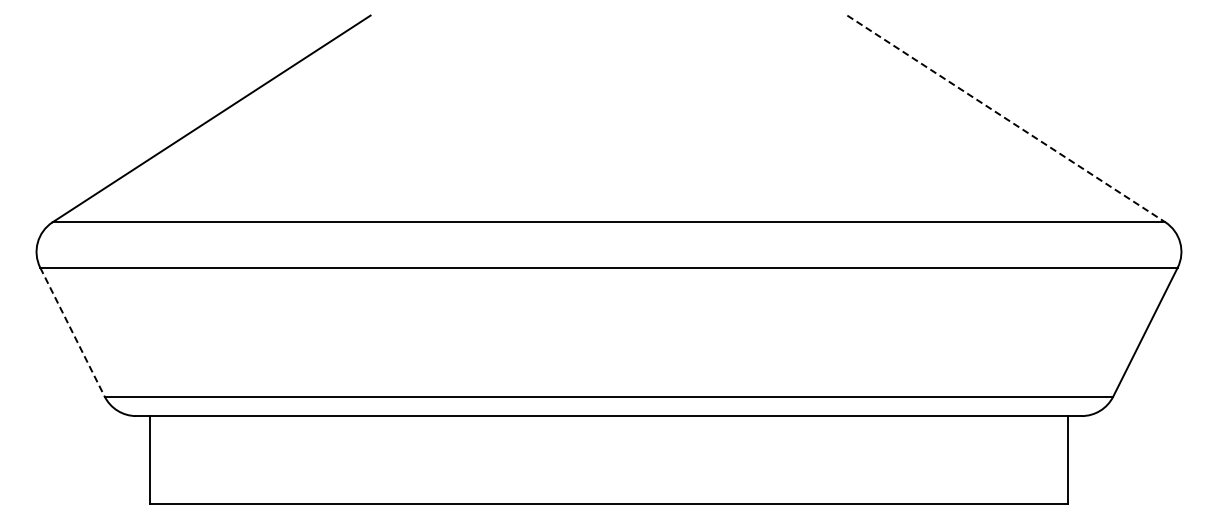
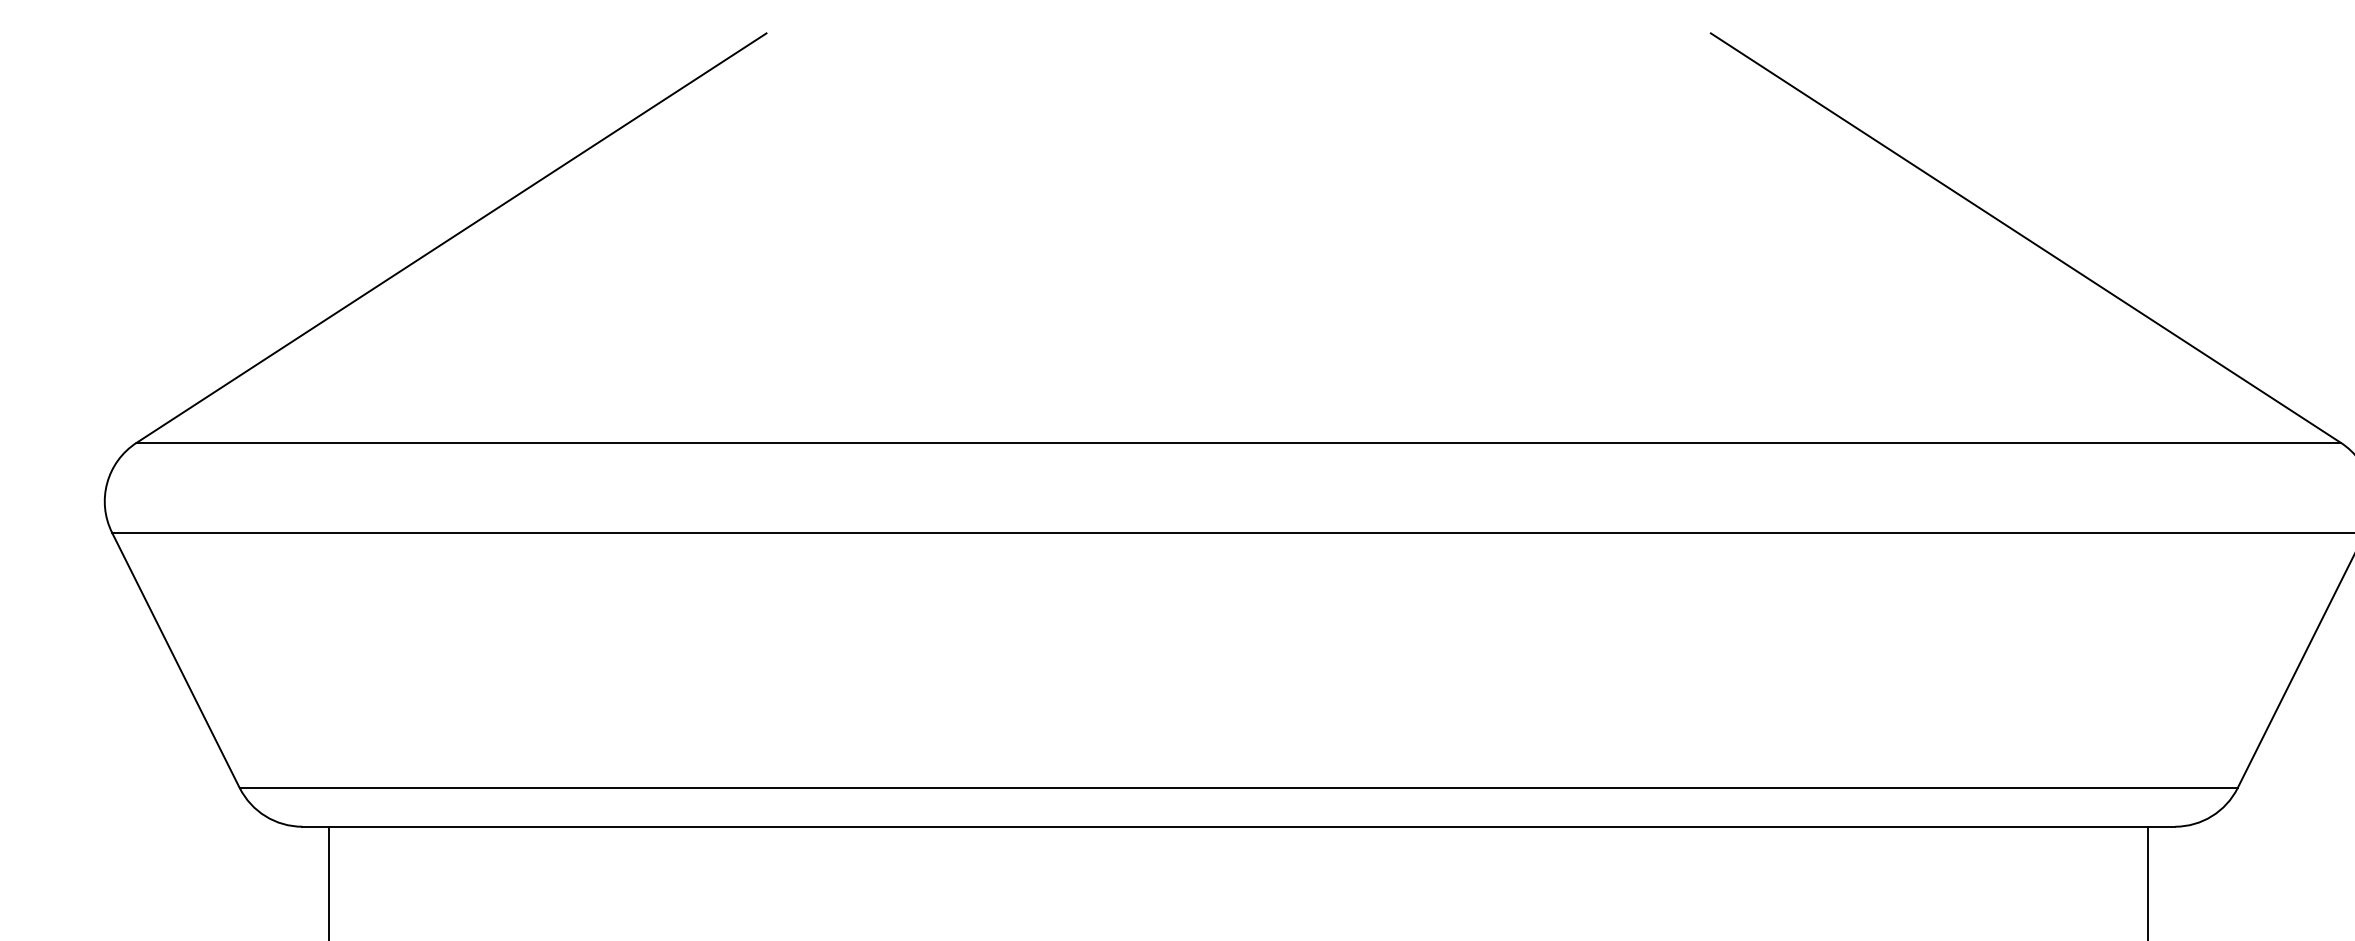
line: (1006, 118) -> (2026, 237), dashed -> solid
line: (72, 332) -> (175, 661), dashed -> solid

